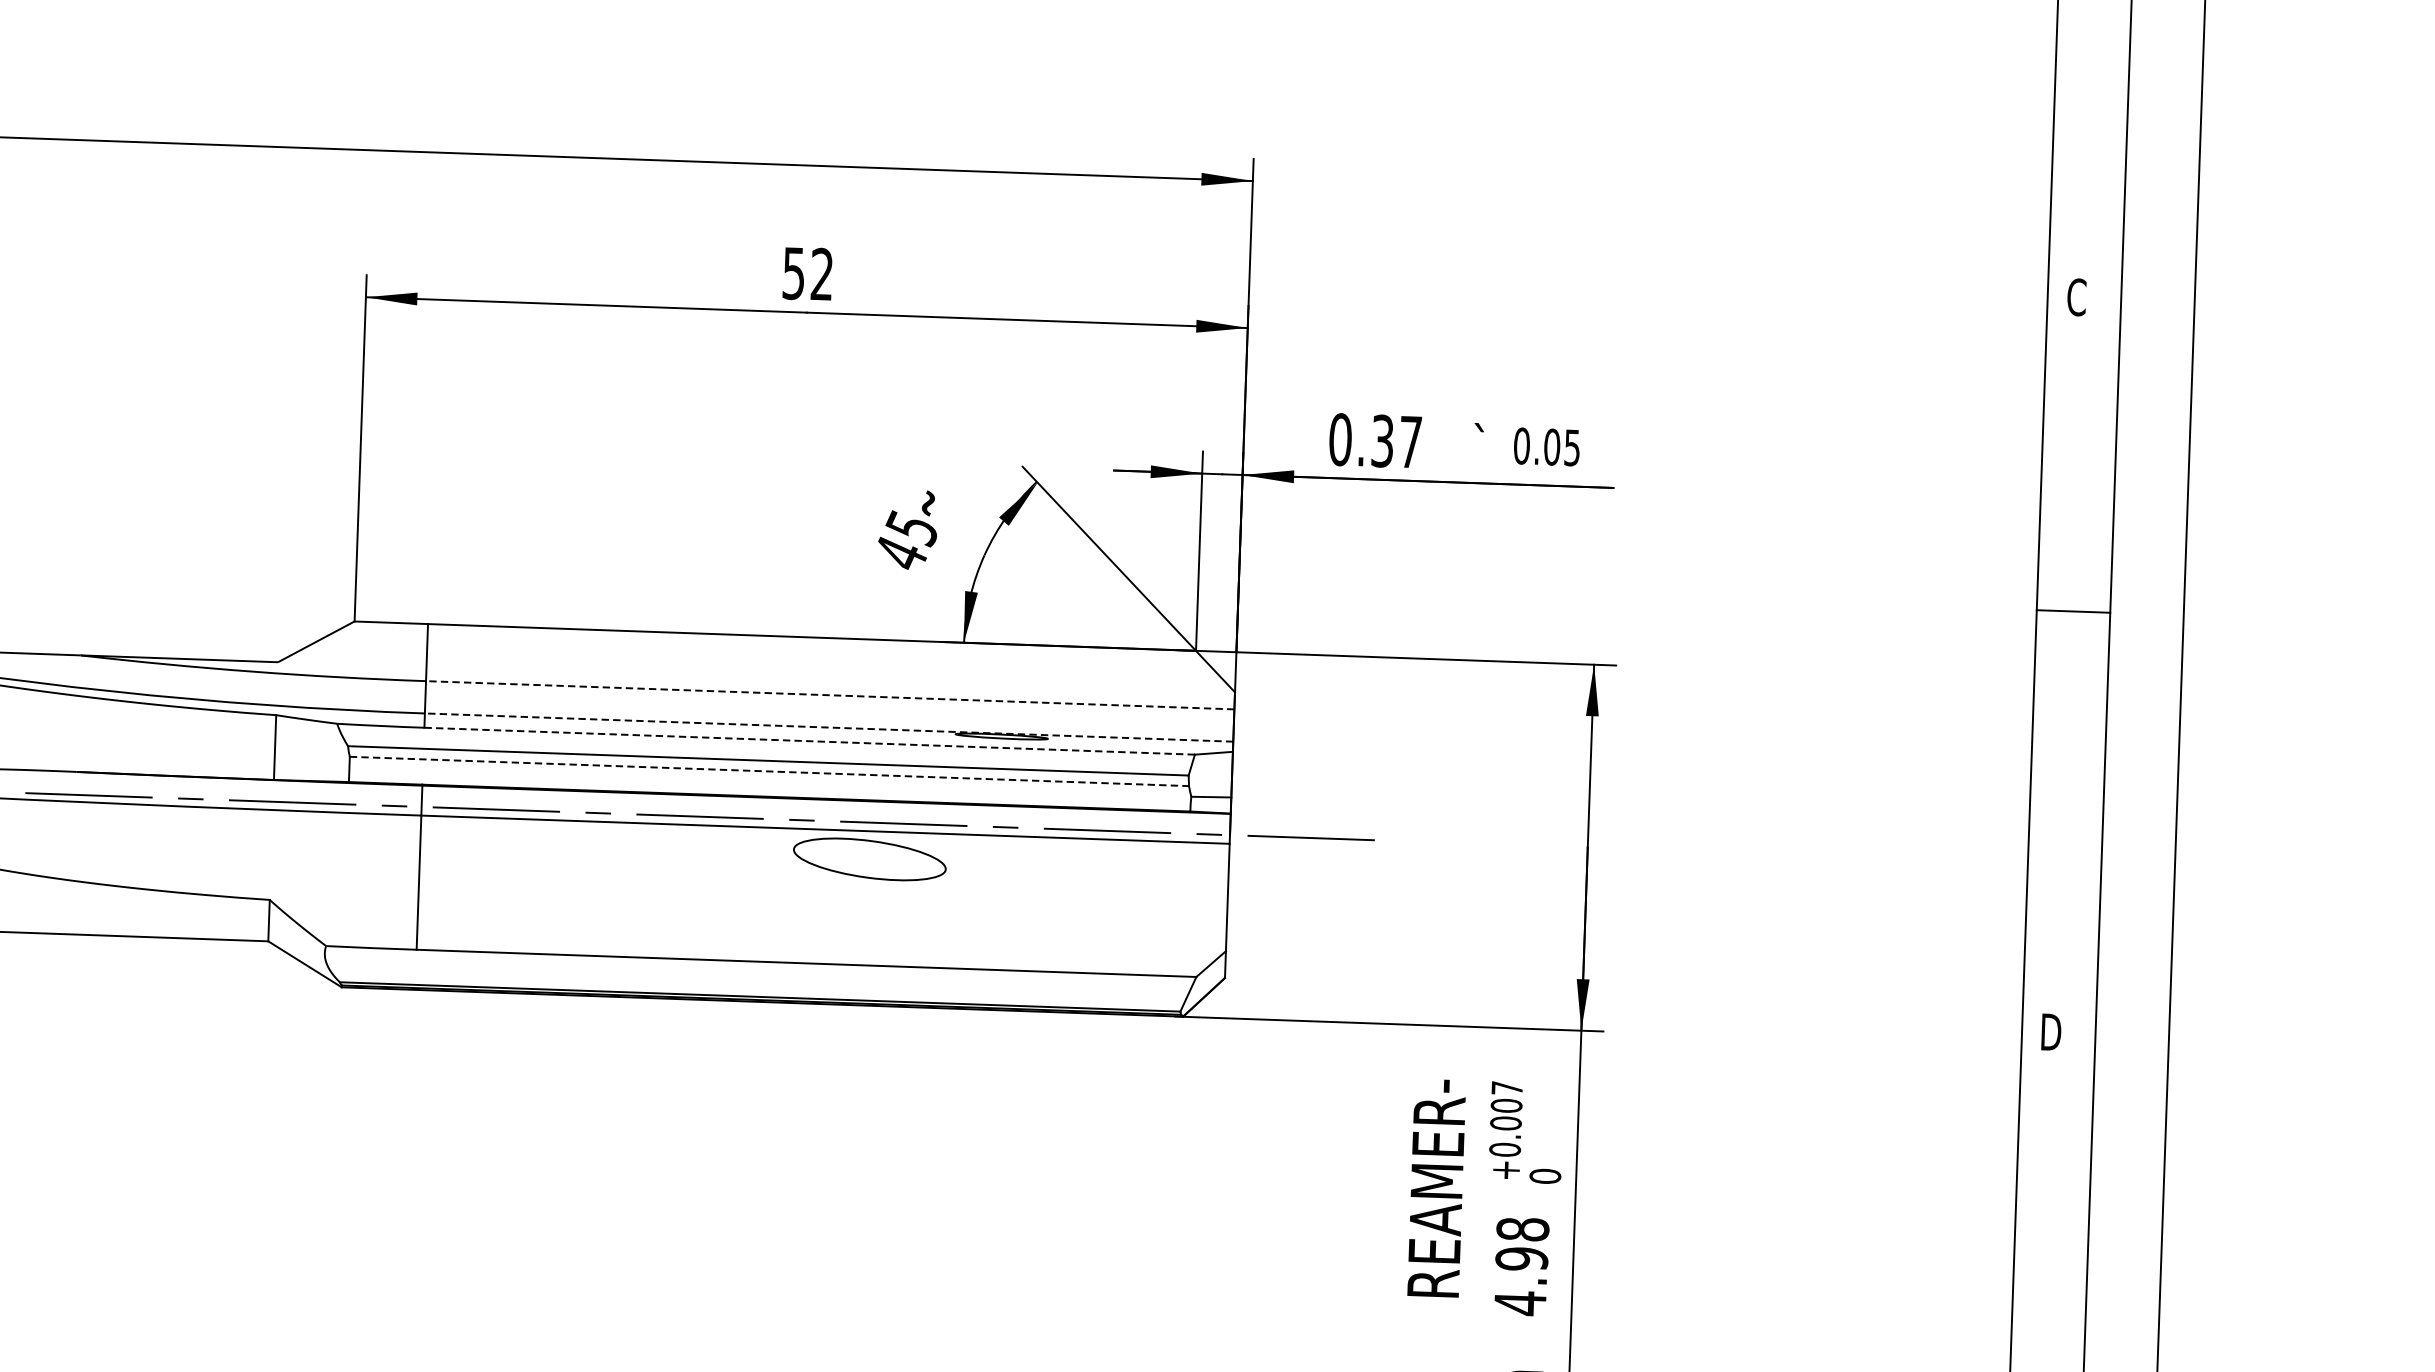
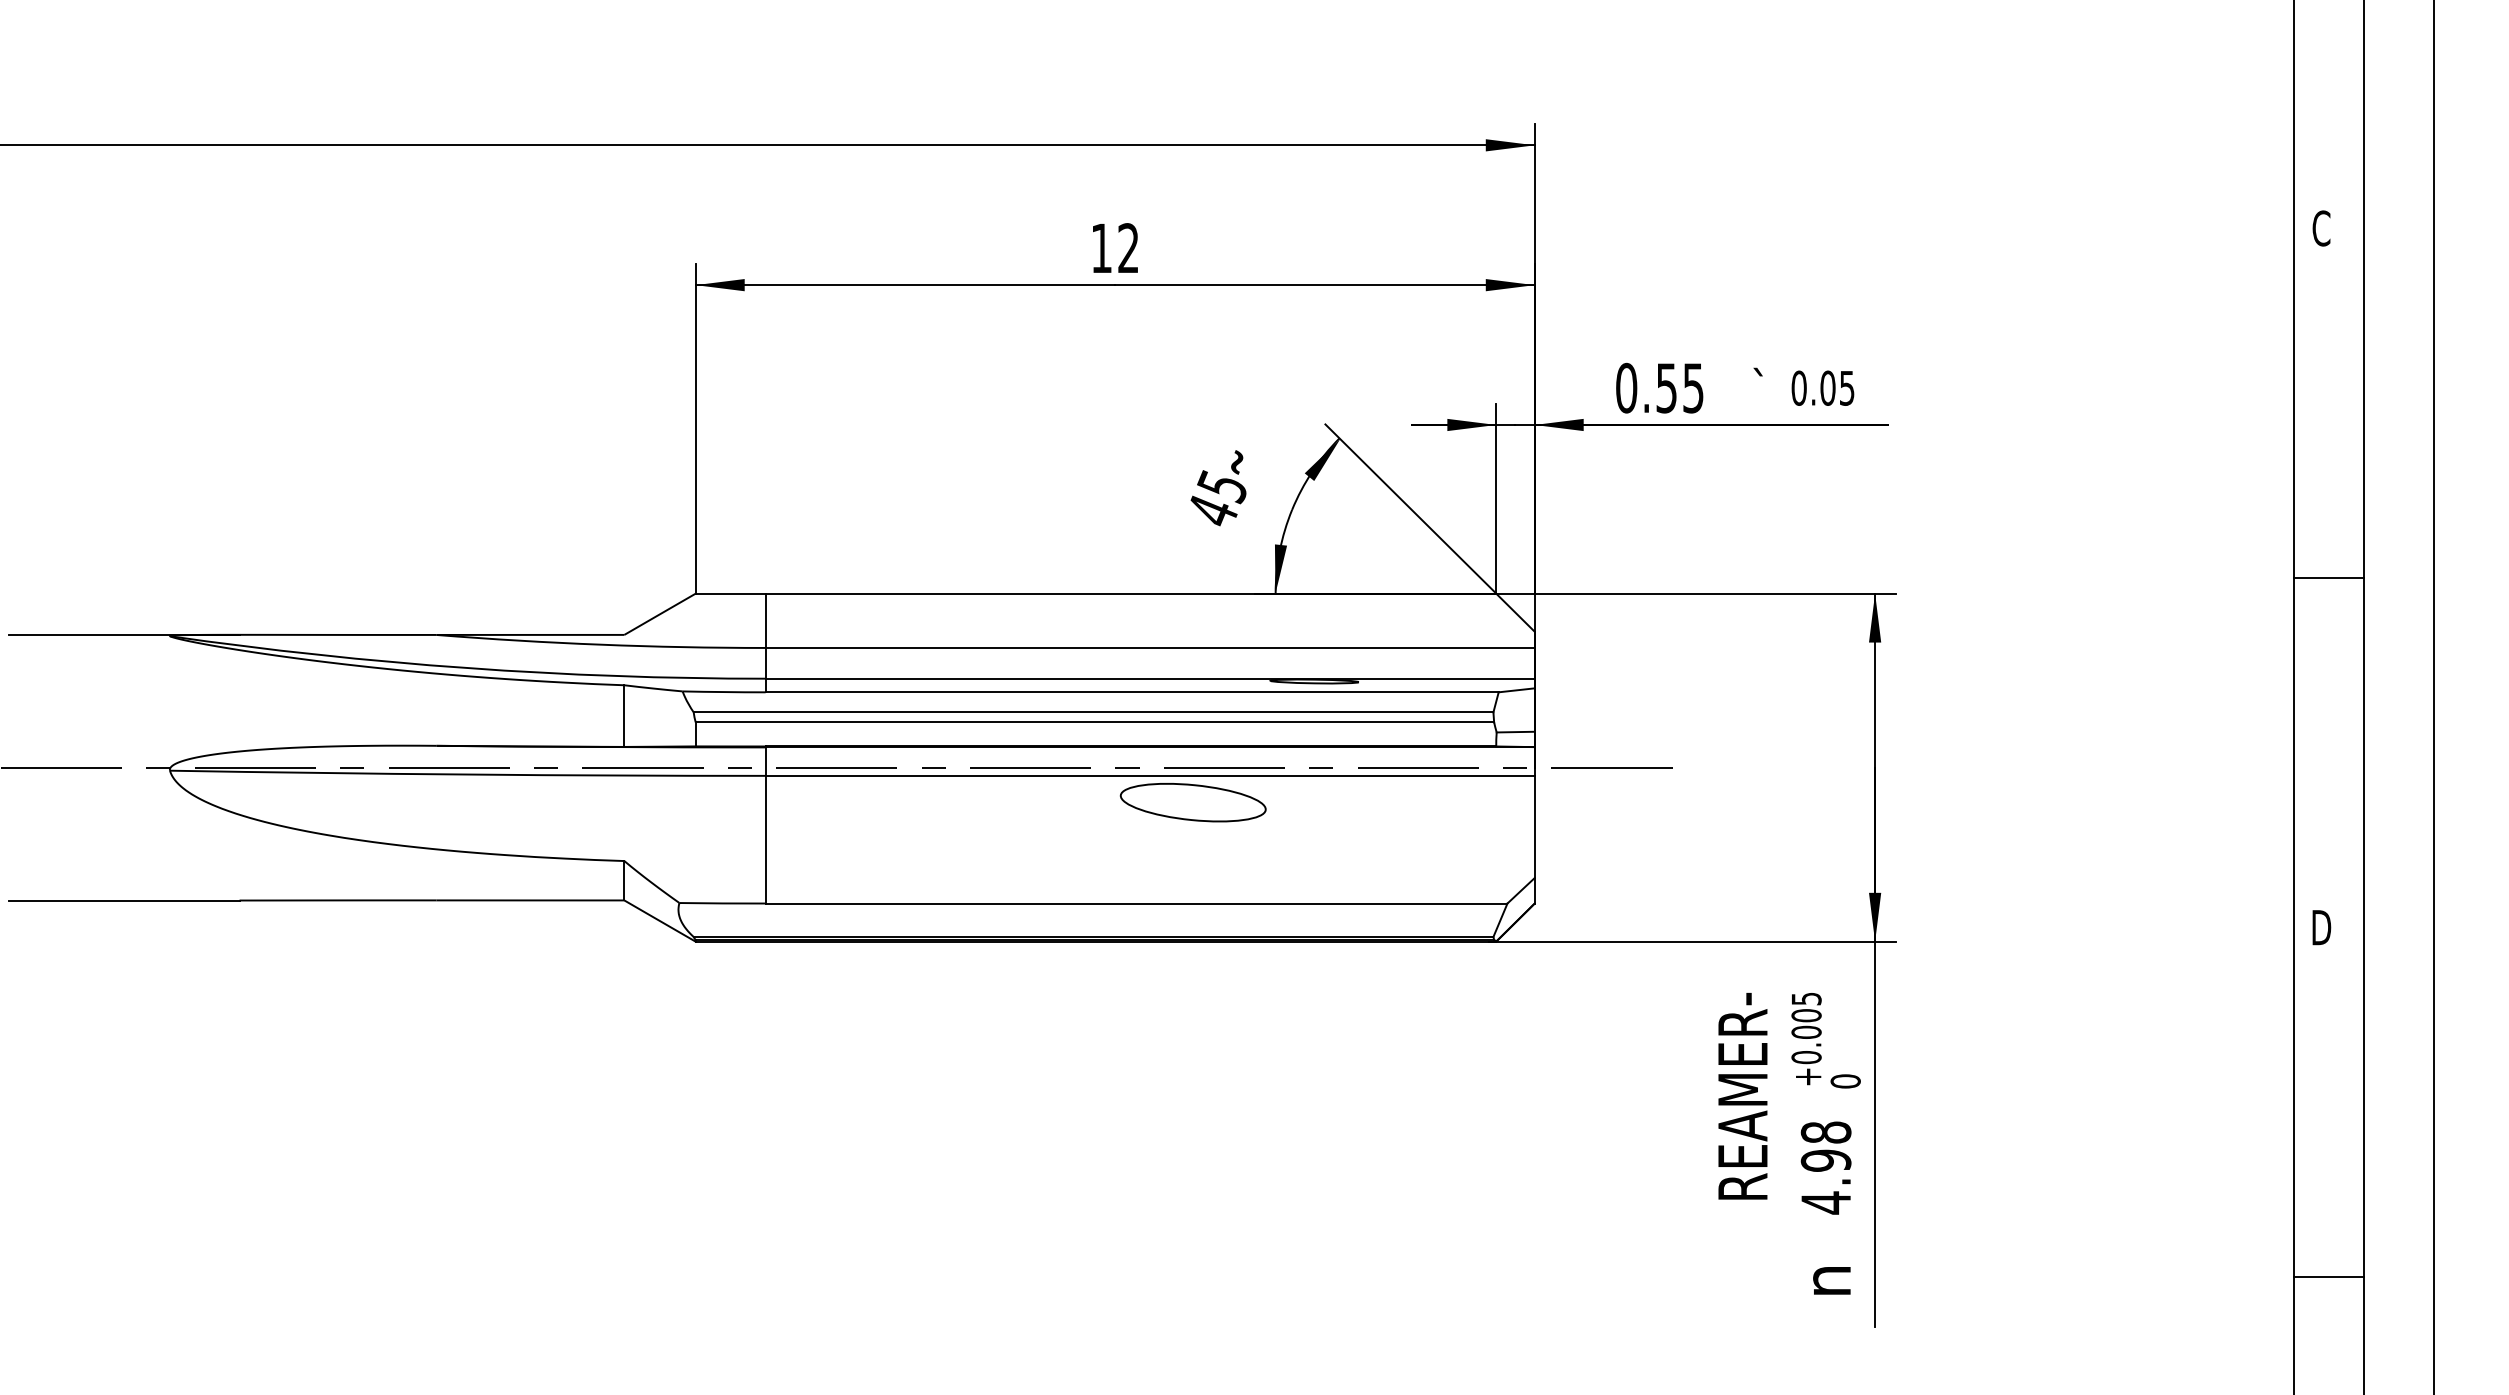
text: (793, 273) -> (1101, 248), 52 -> 12
text: (1397, 440) -> (1680, 387), 0.37 -> 0.55
line: (2073, 611) -> (2328, 578), moved
line: (830, 694) -> (1150, 647), dashed -> solid
line: (829, 727) -> (1150, 678), dashed -> solid
line: (810, 741) -> (1132, 692), dashed -> solid
line: (770, 771) -> (1095, 722), dashed -> solid
text: (1507, 1087) -> (1806, 998), +0.007 -> +0.005

